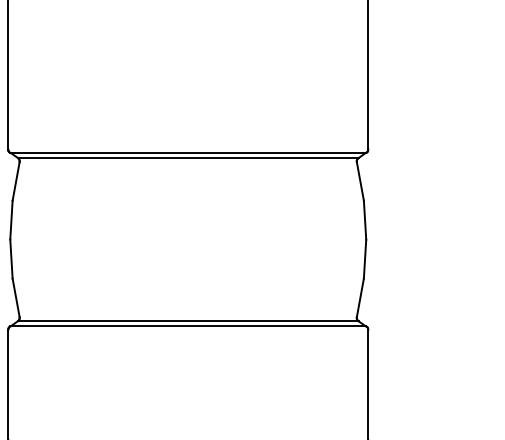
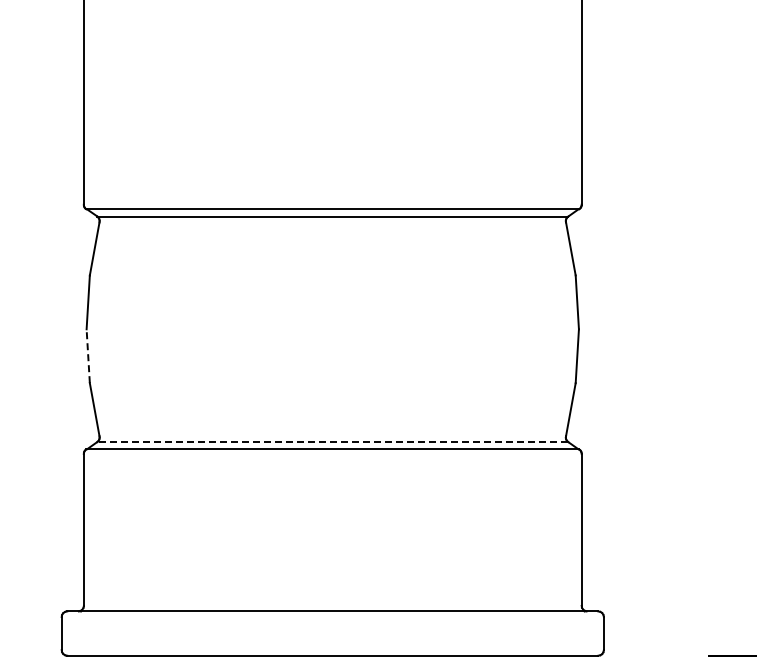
line: (11, 259) -> (88, 356), solid -> dashed
line: (188, 321) -> (332, 442), solid -> dashed

